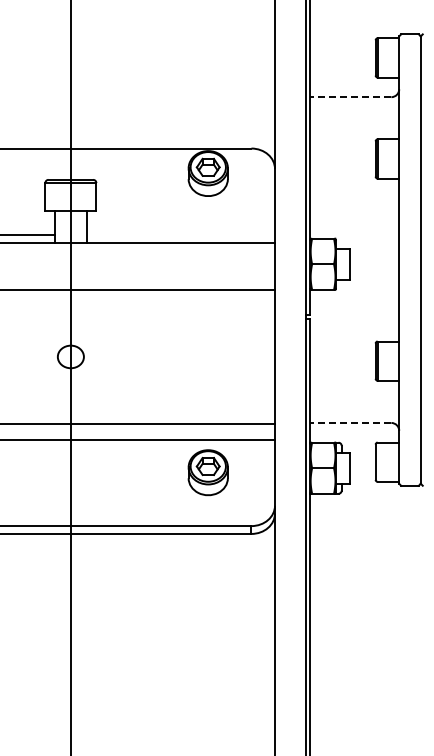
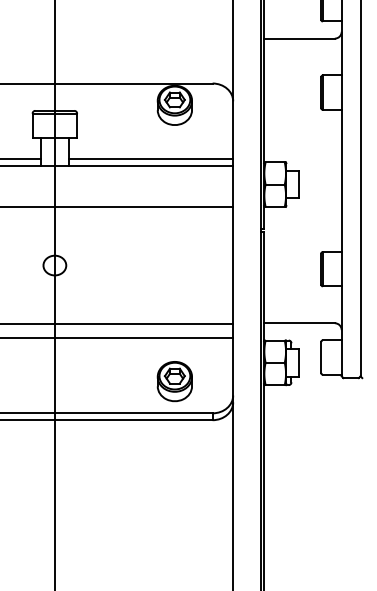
line: (350, 97) -> (299, 38), dashed -> solid
line: (180, 234) -> (150, 158), added
line: (350, 422) -> (299, 322), dashed -> solid
part: (207, 472) -> (174, 381), moved

